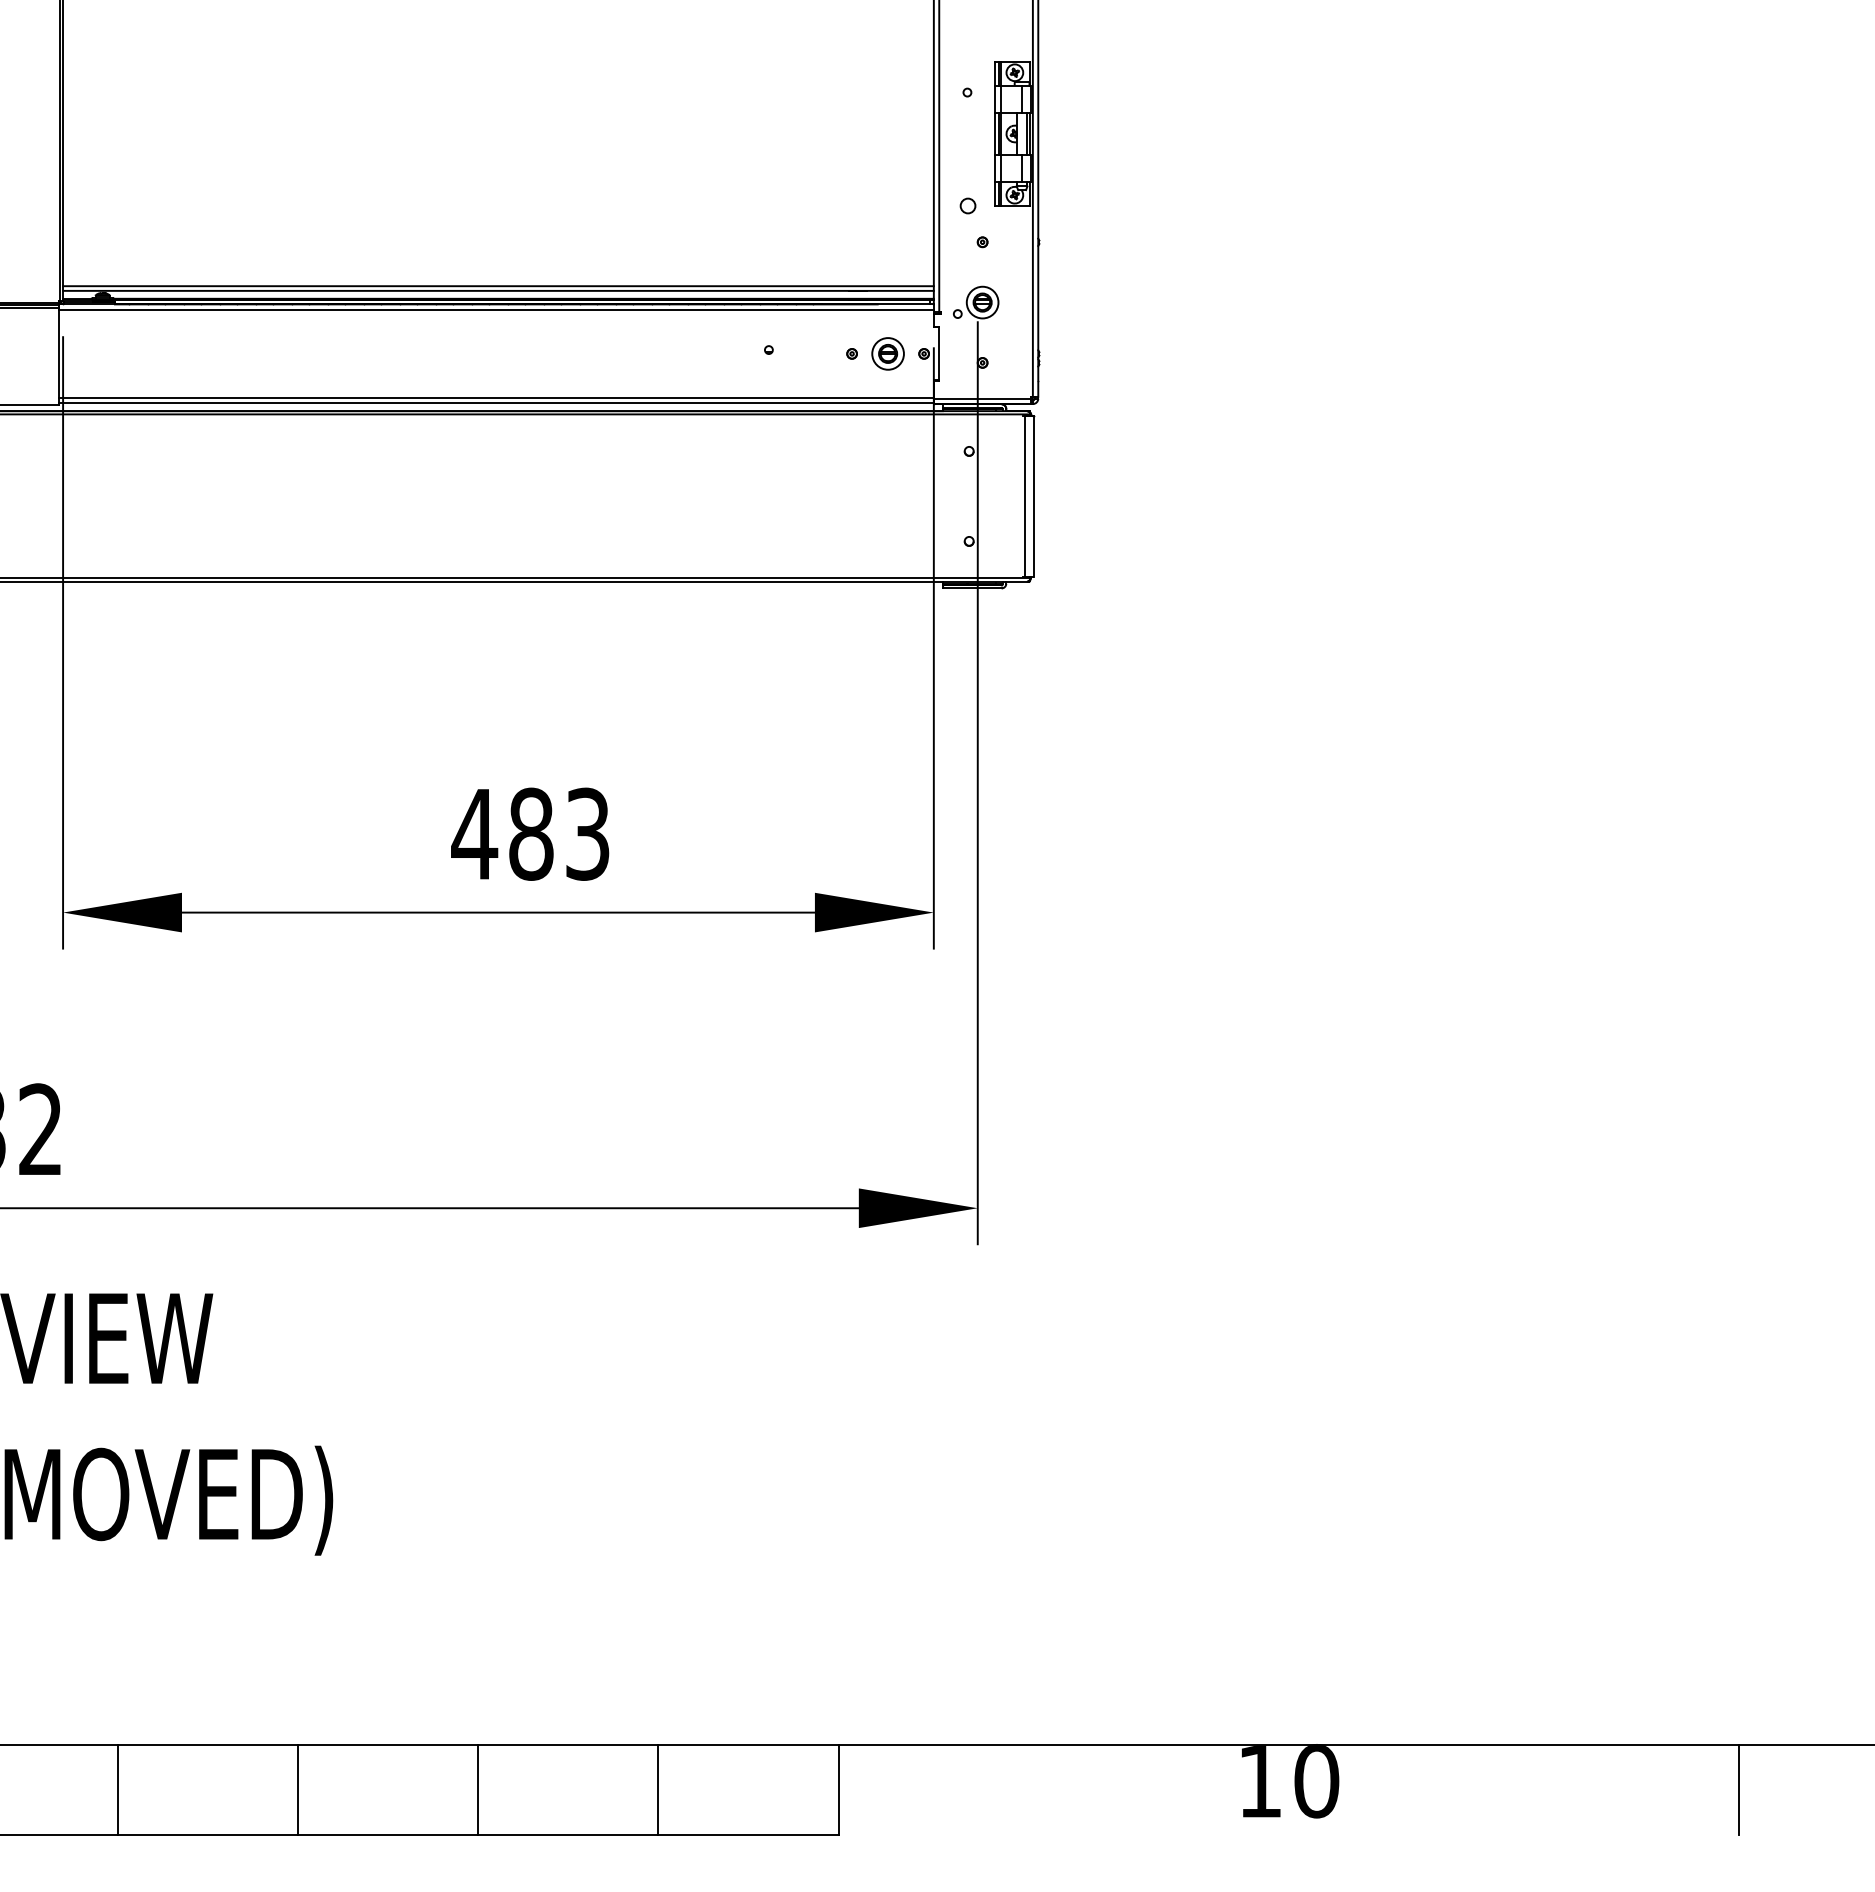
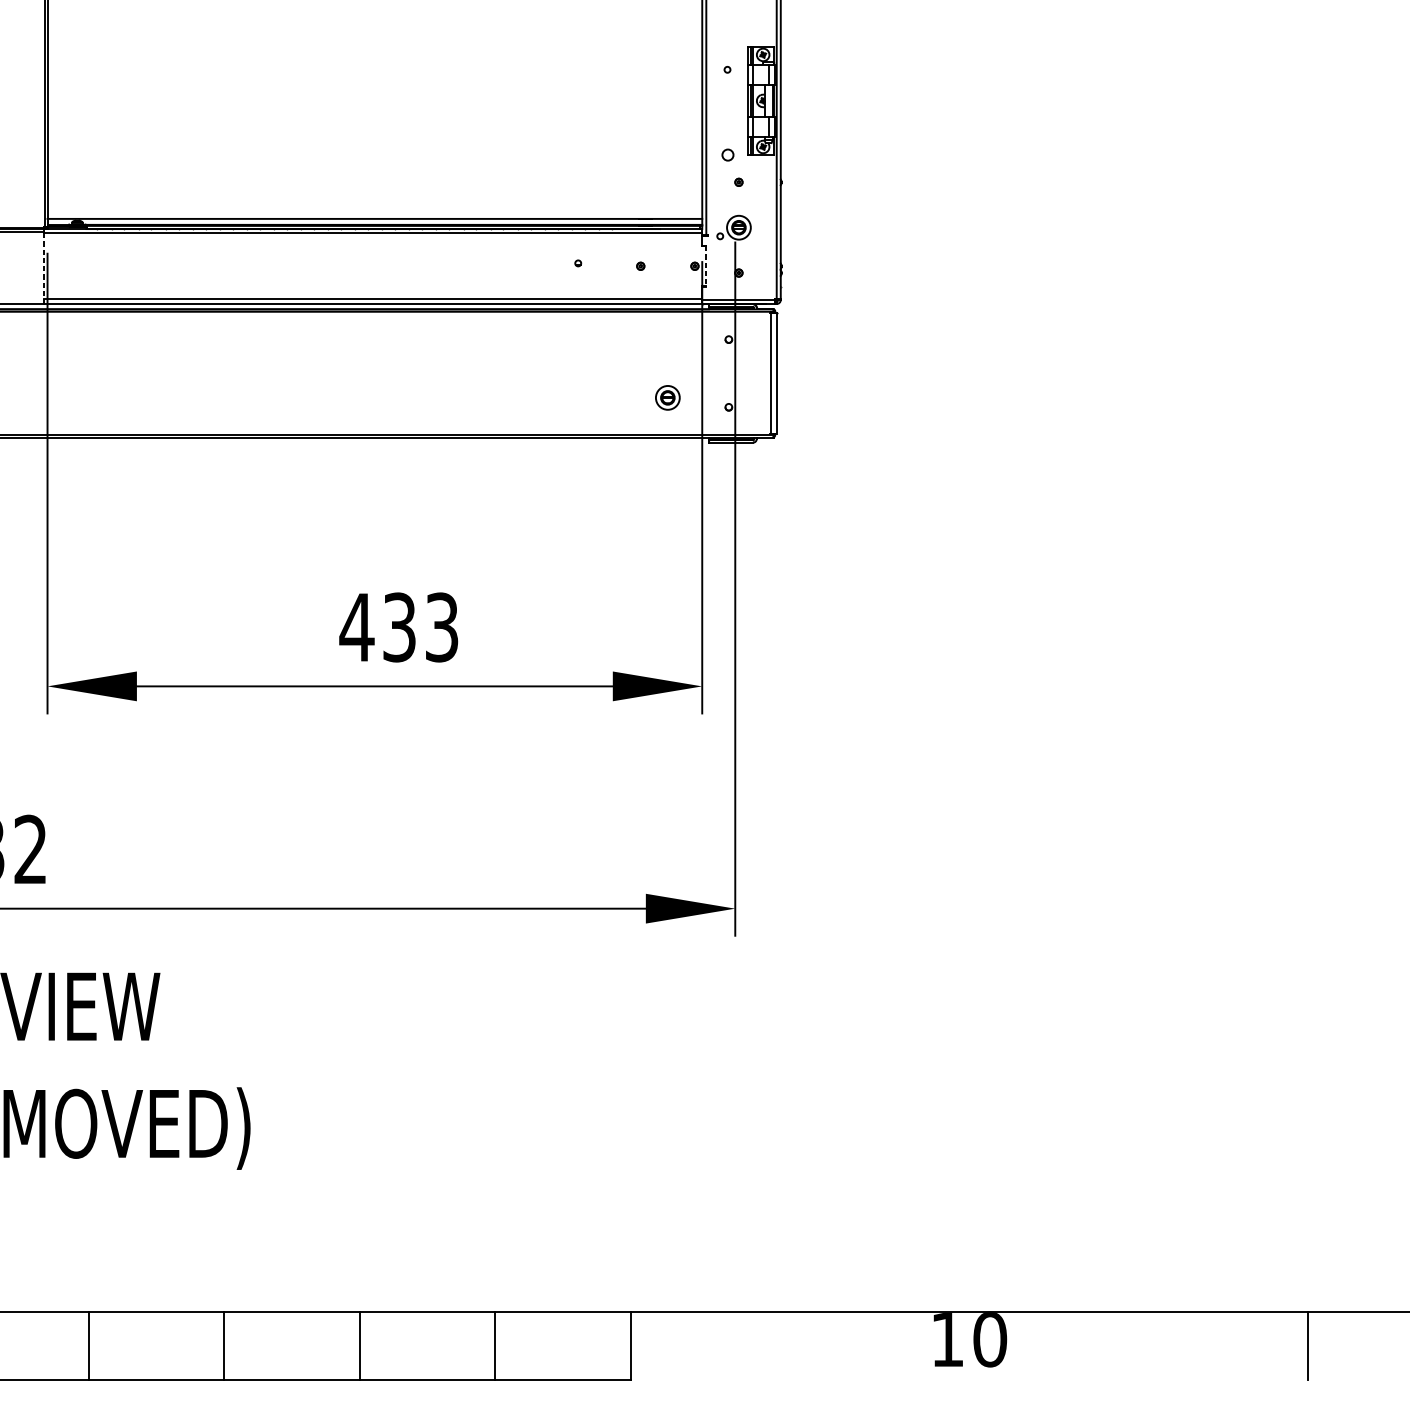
line: (498, 286) -> (374, 215), removed
part: (887, 353) -> (667, 397), moved
line: (939, 354) -> (706, 266), solid -> dashed
line: (58, 355) -> (44, 267), solid -> dashed
text: (531, 833) -> (399, 626), 483 -> 433

